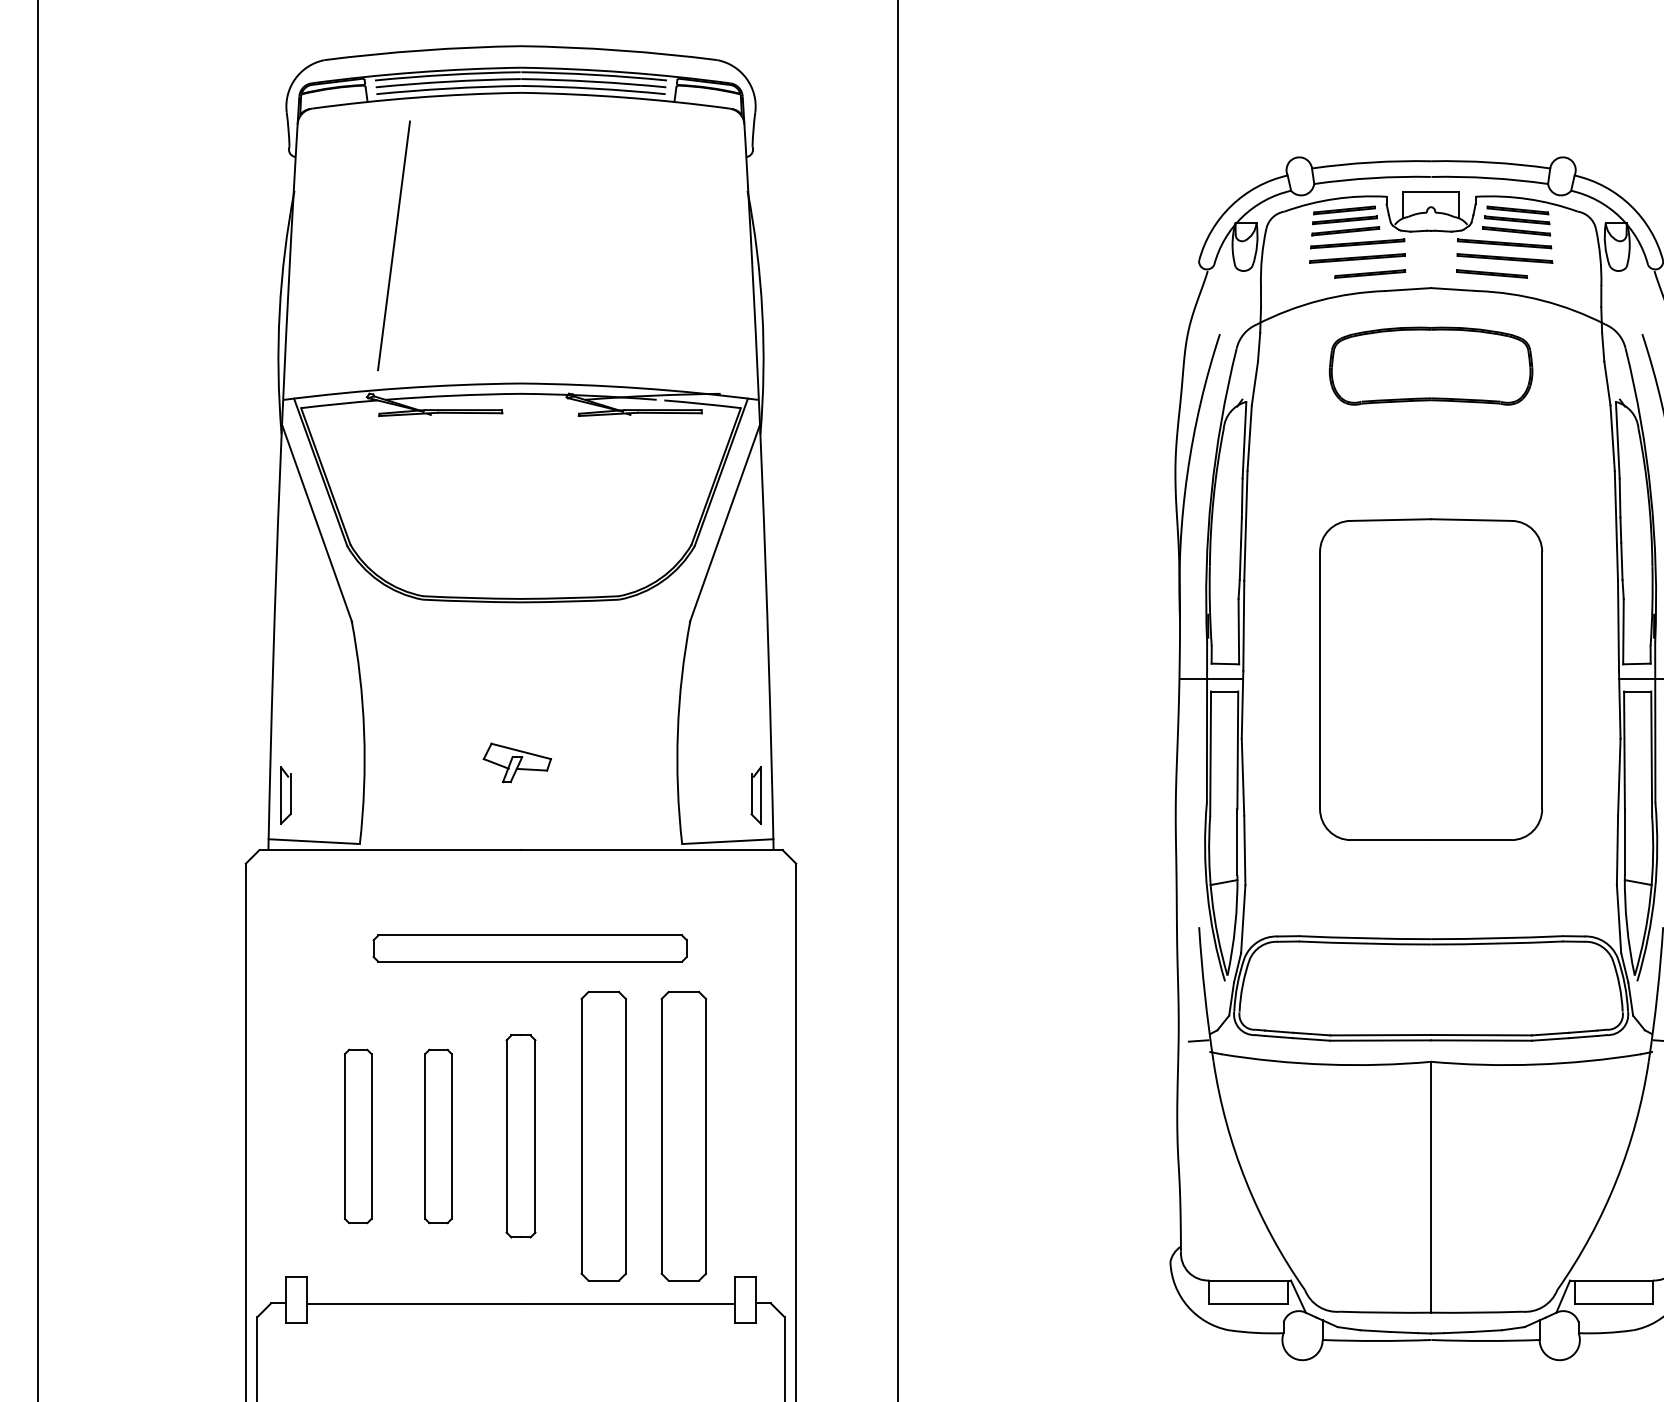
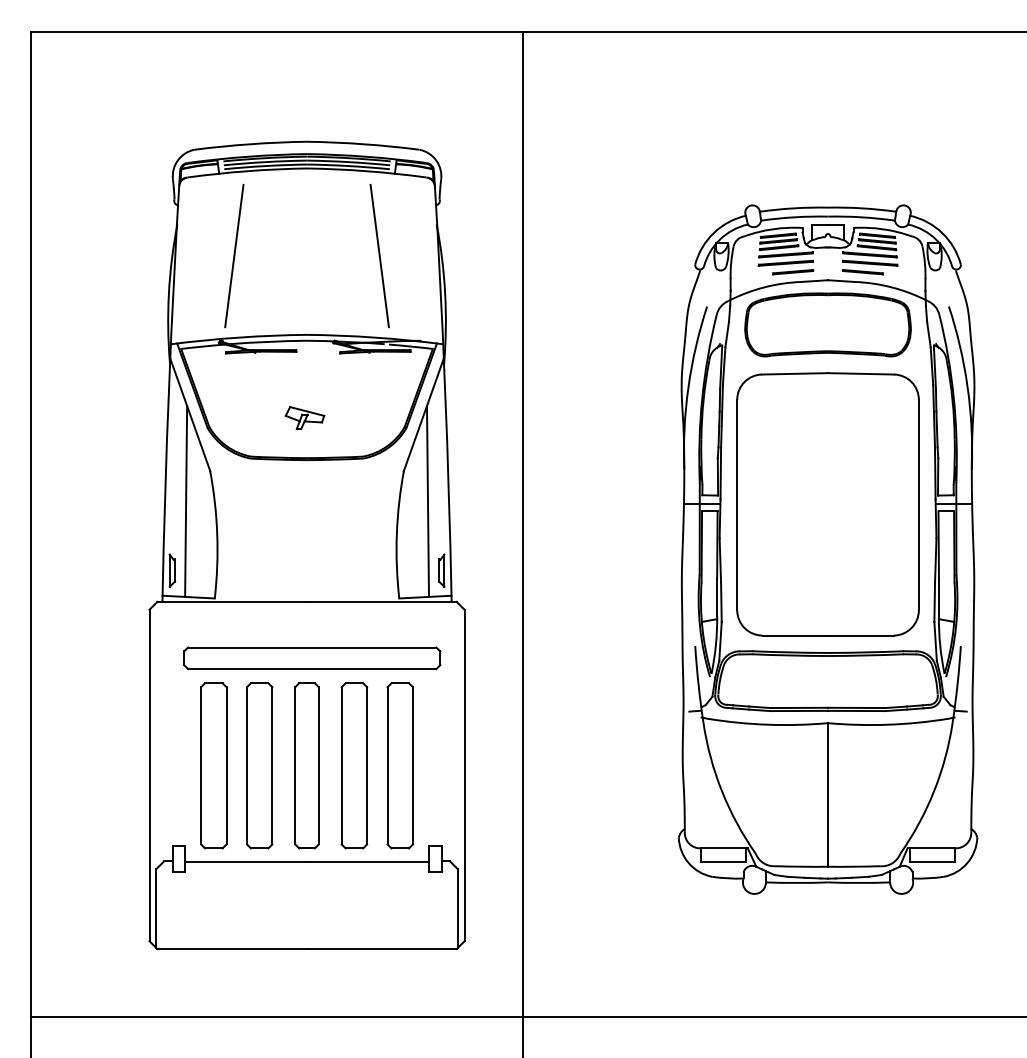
line: (647, 246) -> (379, 256), added
part: (1430, 365) -> (827, 324), size x1.43
line: (310, 674) -> (186, 501), added
line: (731, 674) -> (427, 501), added
part: (1430, 679) -> (827, 504), size x1.43
part: (516, 763) -> (304, 418), moved
part: (530, 948) -> (312, 658), size x1.43
part: (357, 1135) -> (213, 765), size x1.67
part: (437, 1135) -> (259, 765), size x1.67
part: (520, 1135) -> (306, 765), size x1.43

